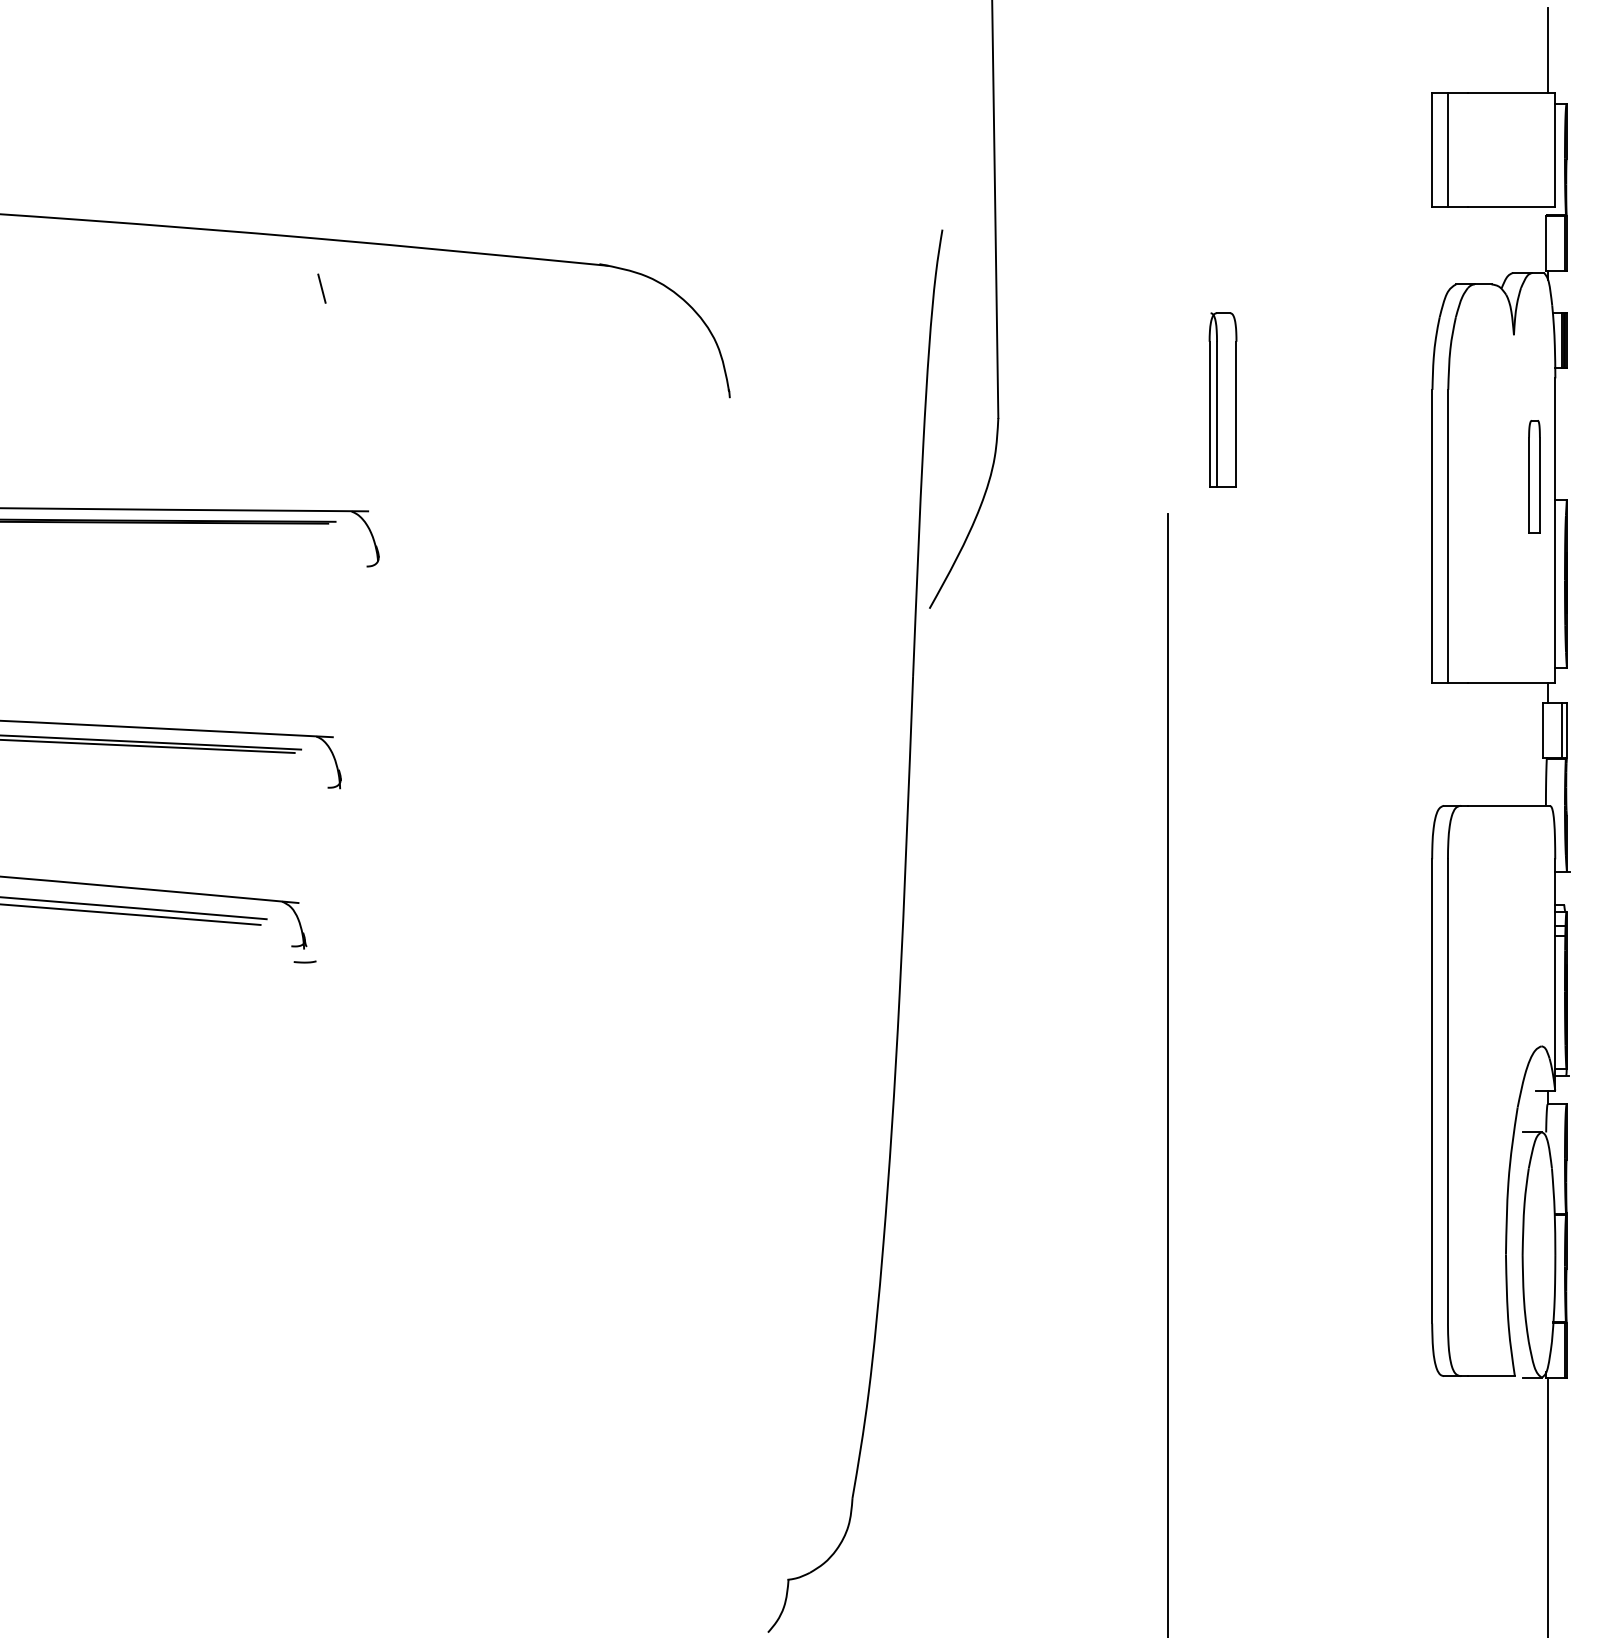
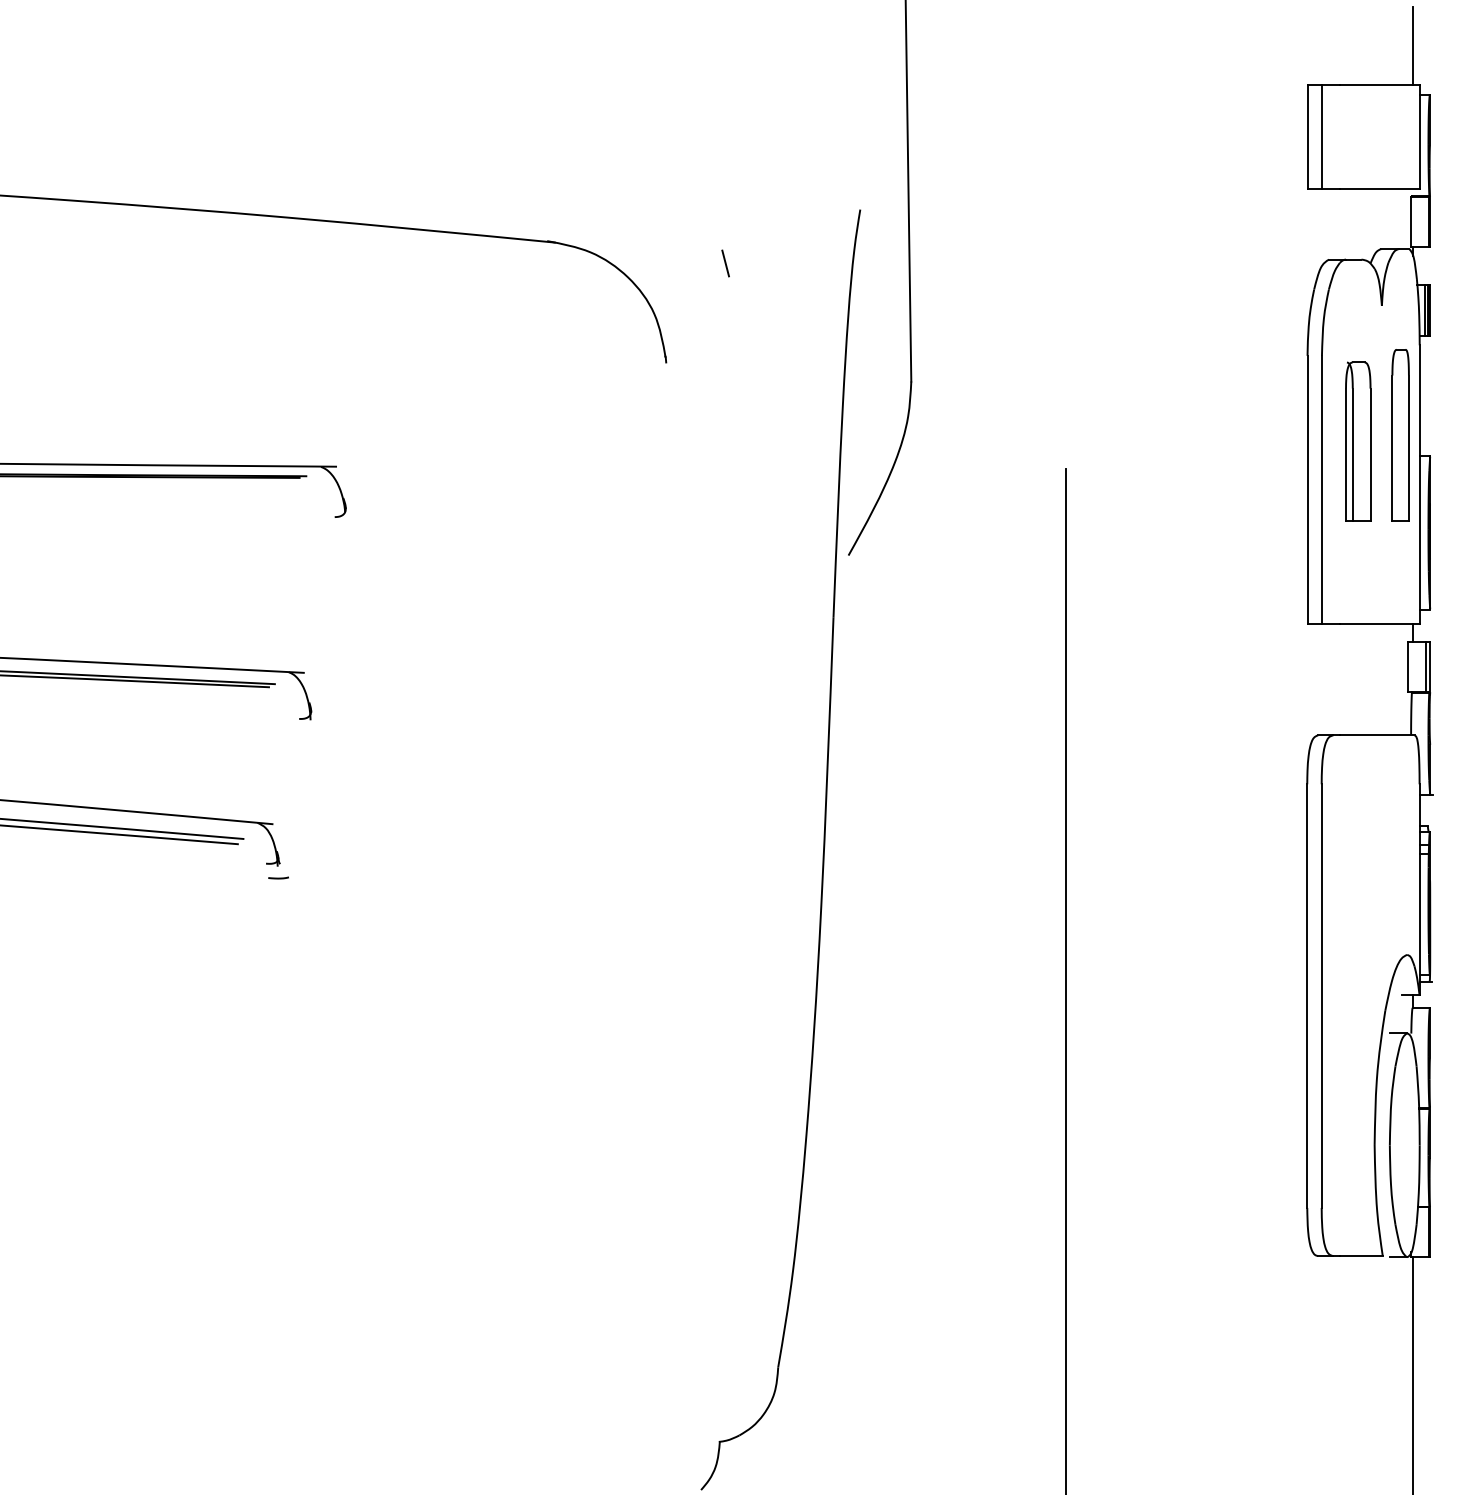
line: (321, 288) -> (725, 263), moved
part: (1222, 399) -> (1357, 441), moved
part: (1534, 476) -> (1400, 434), size x1.67

